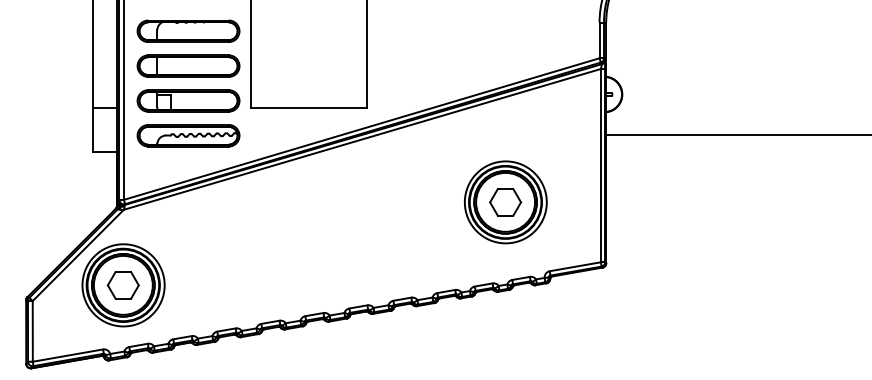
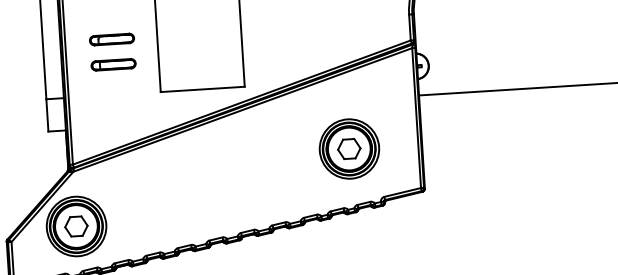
part: (188, 30) -> (111, 39), size x0.6
part: (188, 65) -> (113, 64), size x0.6
part: (188, 100) -> (115, 89), removed
part: (188, 135) -> (116, 115), removed

